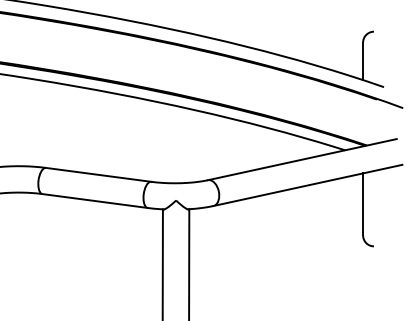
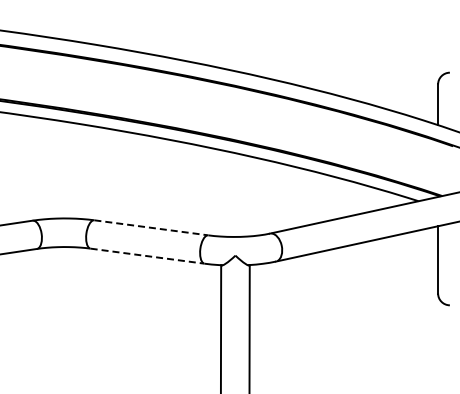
line: (98, 174) -> (151, 227), solid -> dashed
line: (95, 201) -> (148, 256), solid -> dashed

